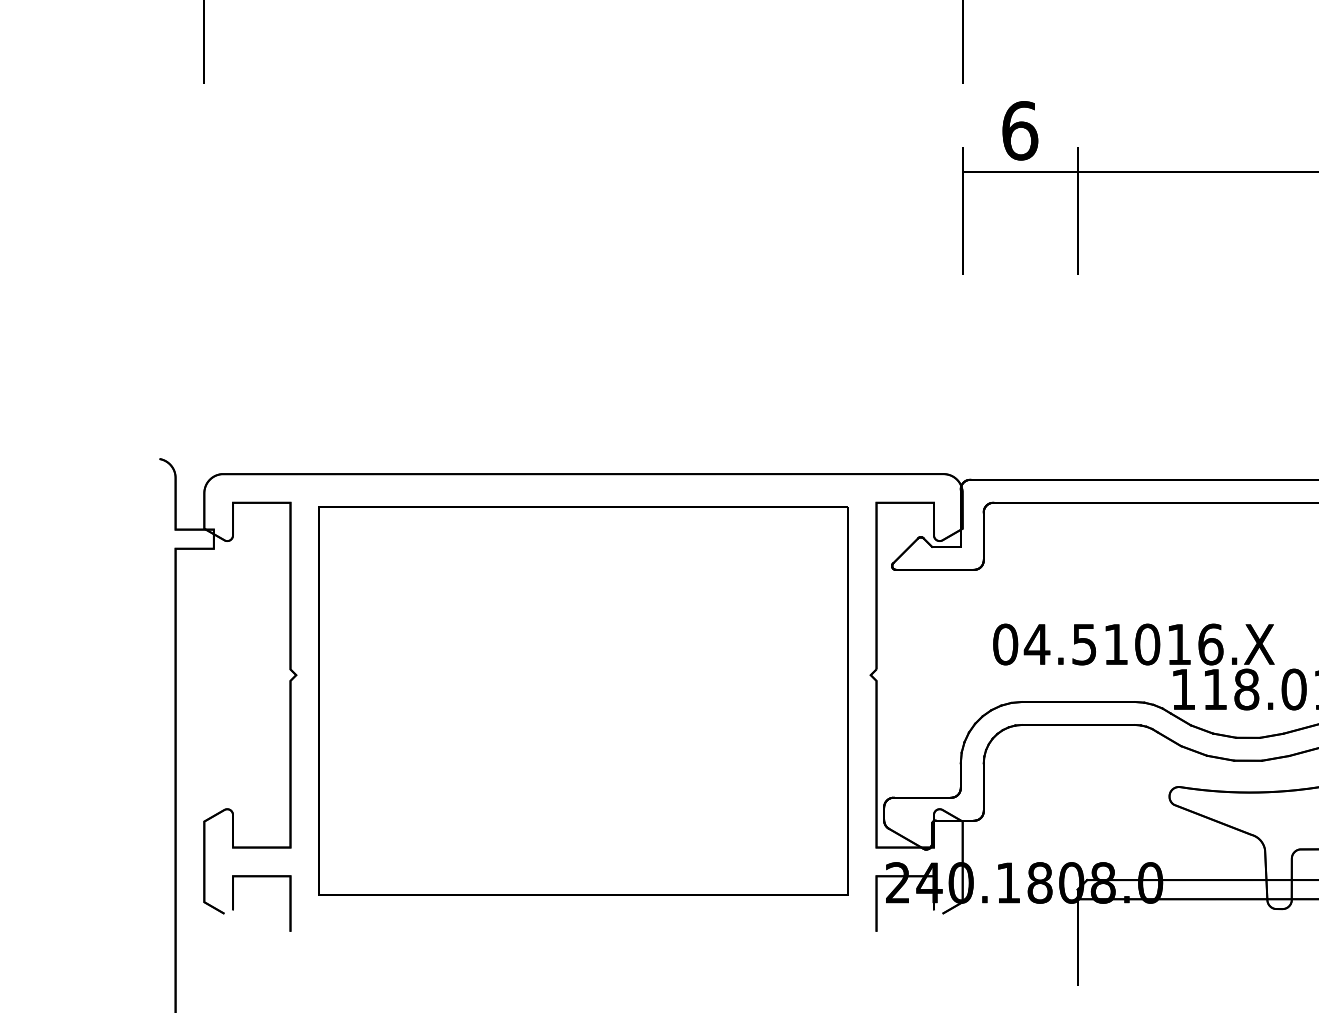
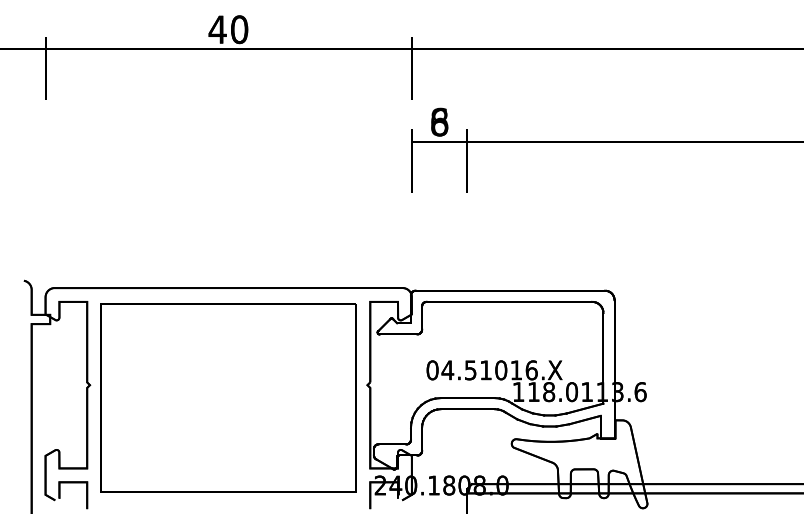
text: (1019, 129) -> (439, 121), 6 -> 8

